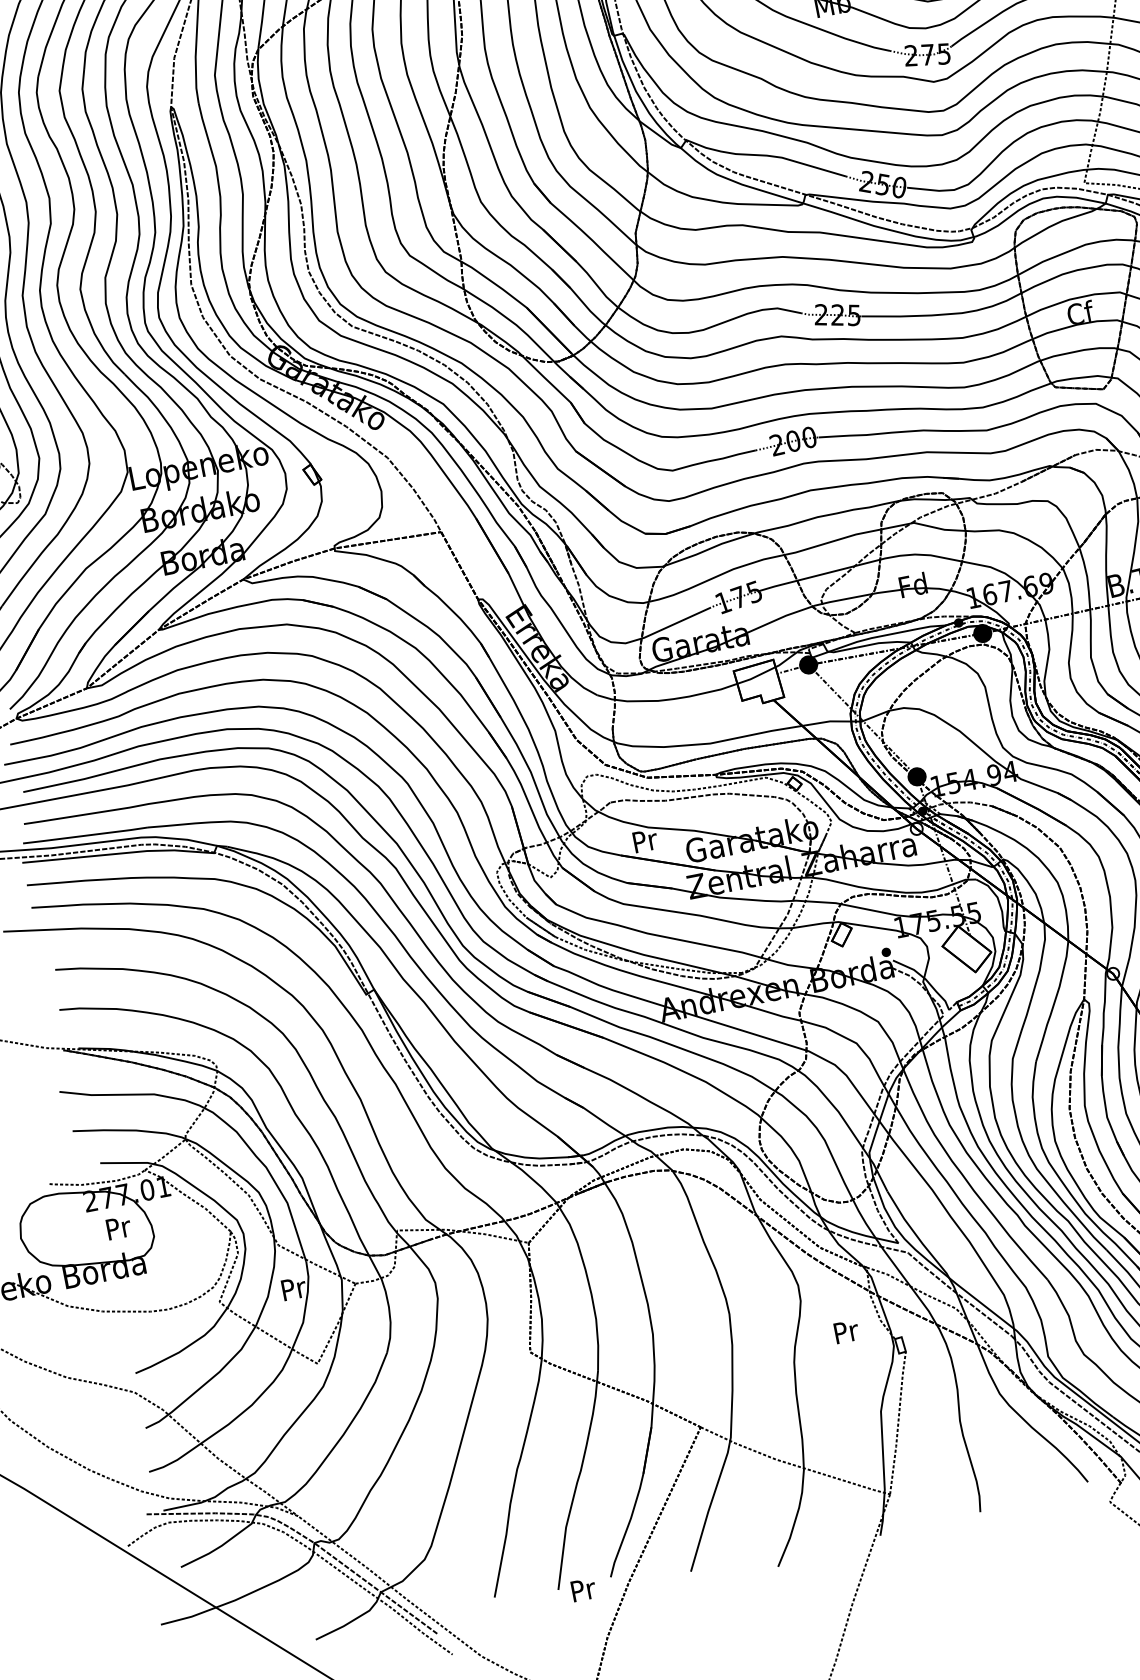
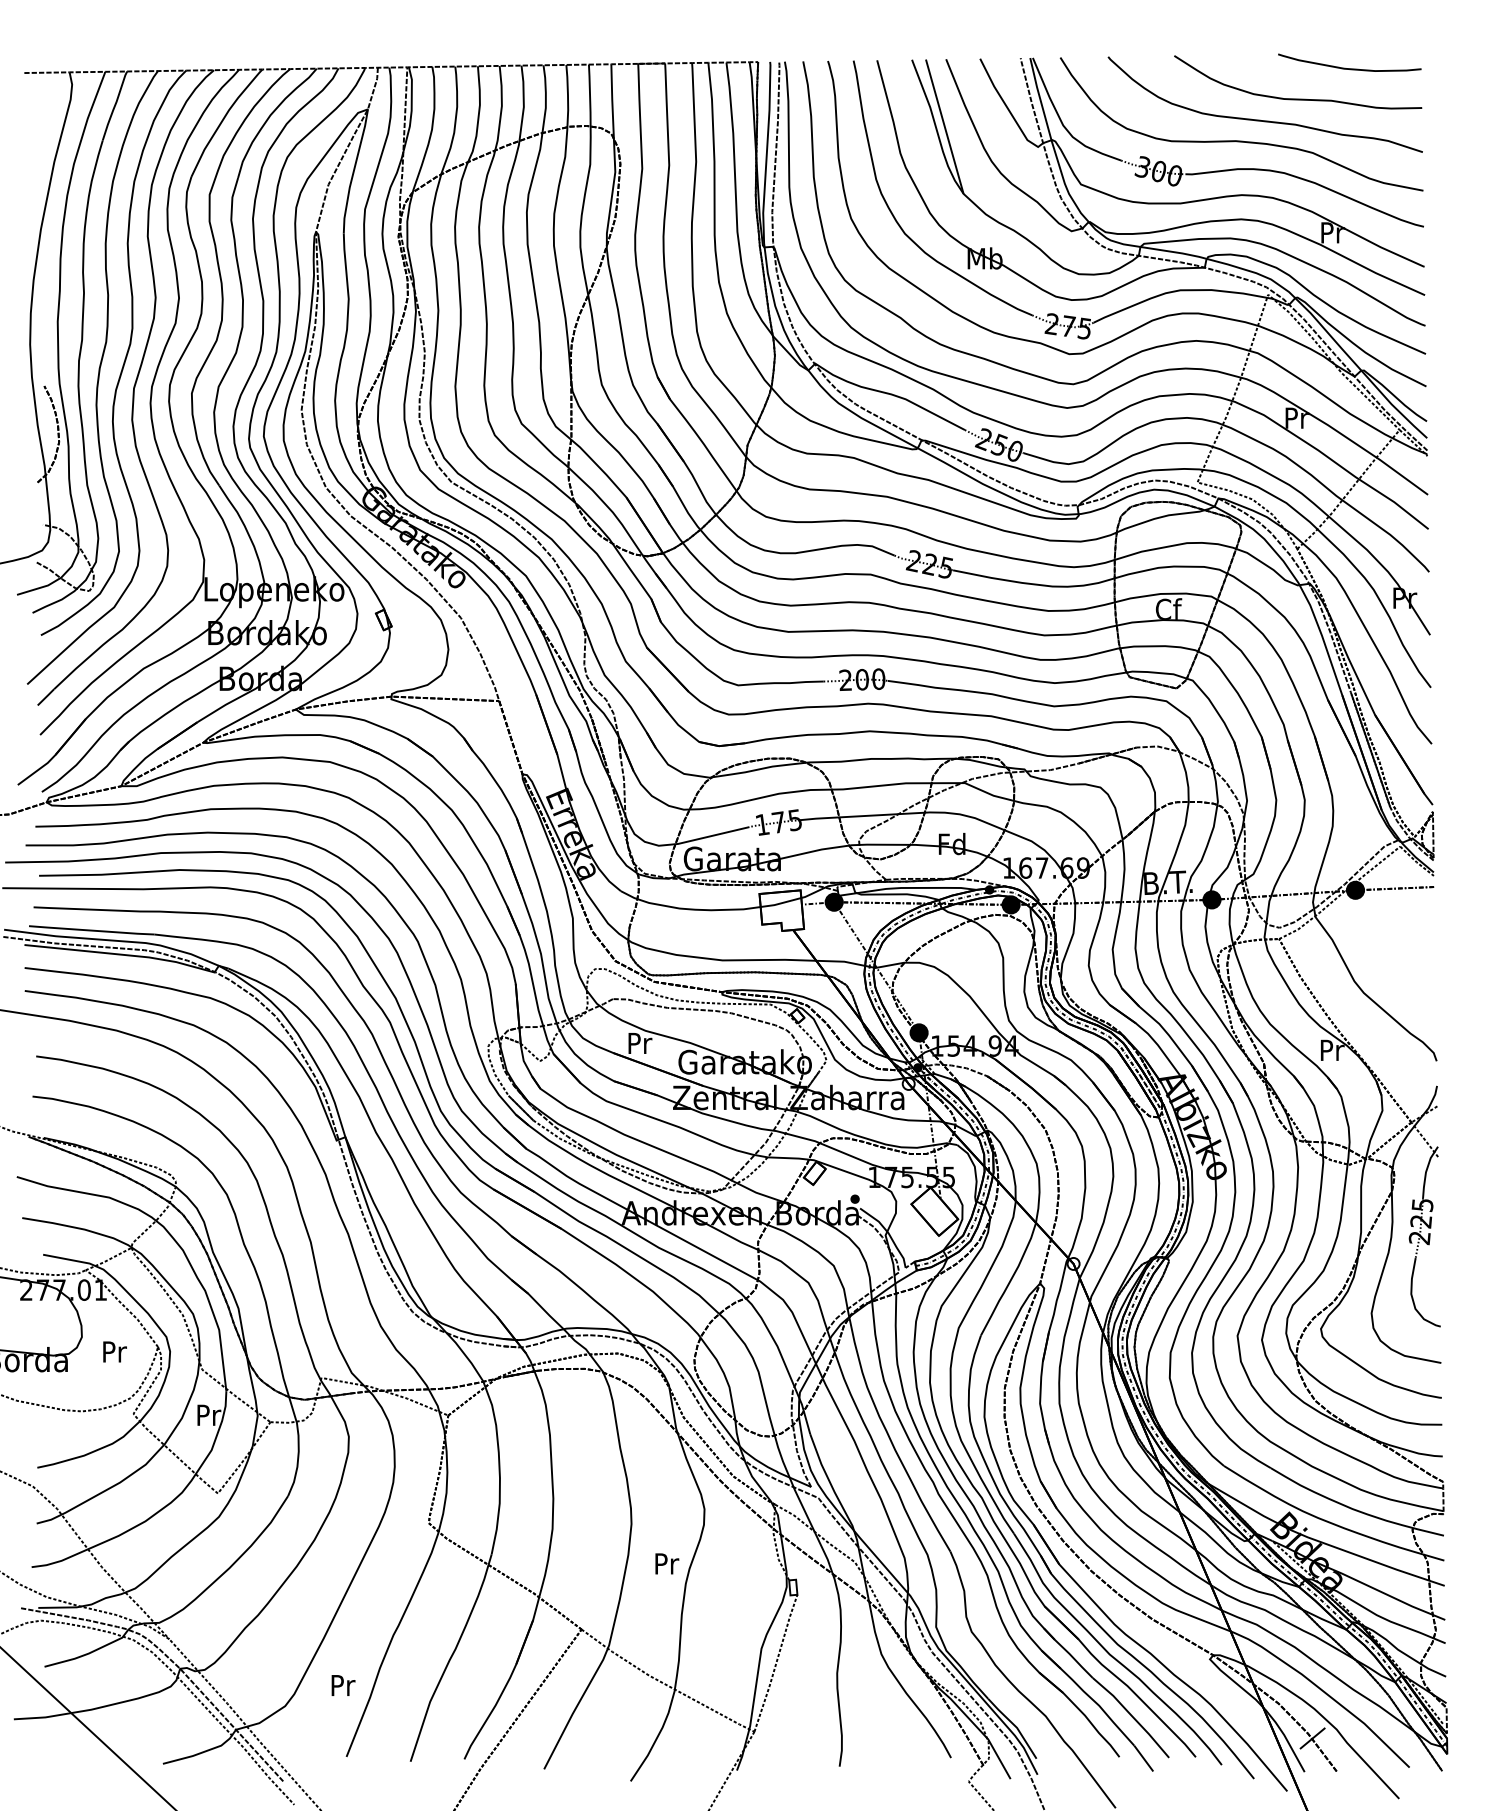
text: (118, 1227) -> (114, 1351), moved
text: (846, 1331) -> (667, 1563), moved
text: (583, 1589) -> (343, 1685), moved

